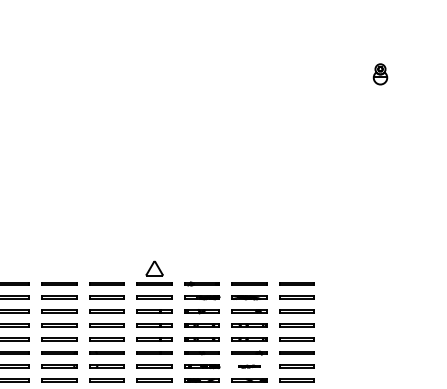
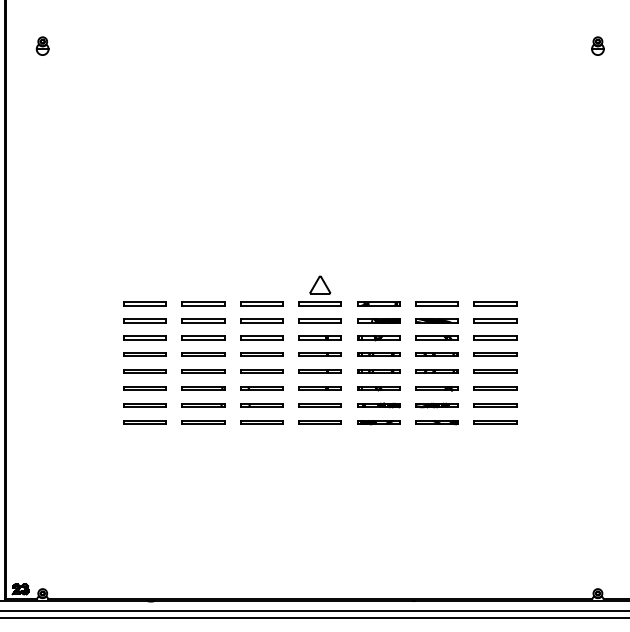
part: (380, 73) -> (597, 45), size x0.71
part: (249, 366) -> (436, 405), size x1.67

